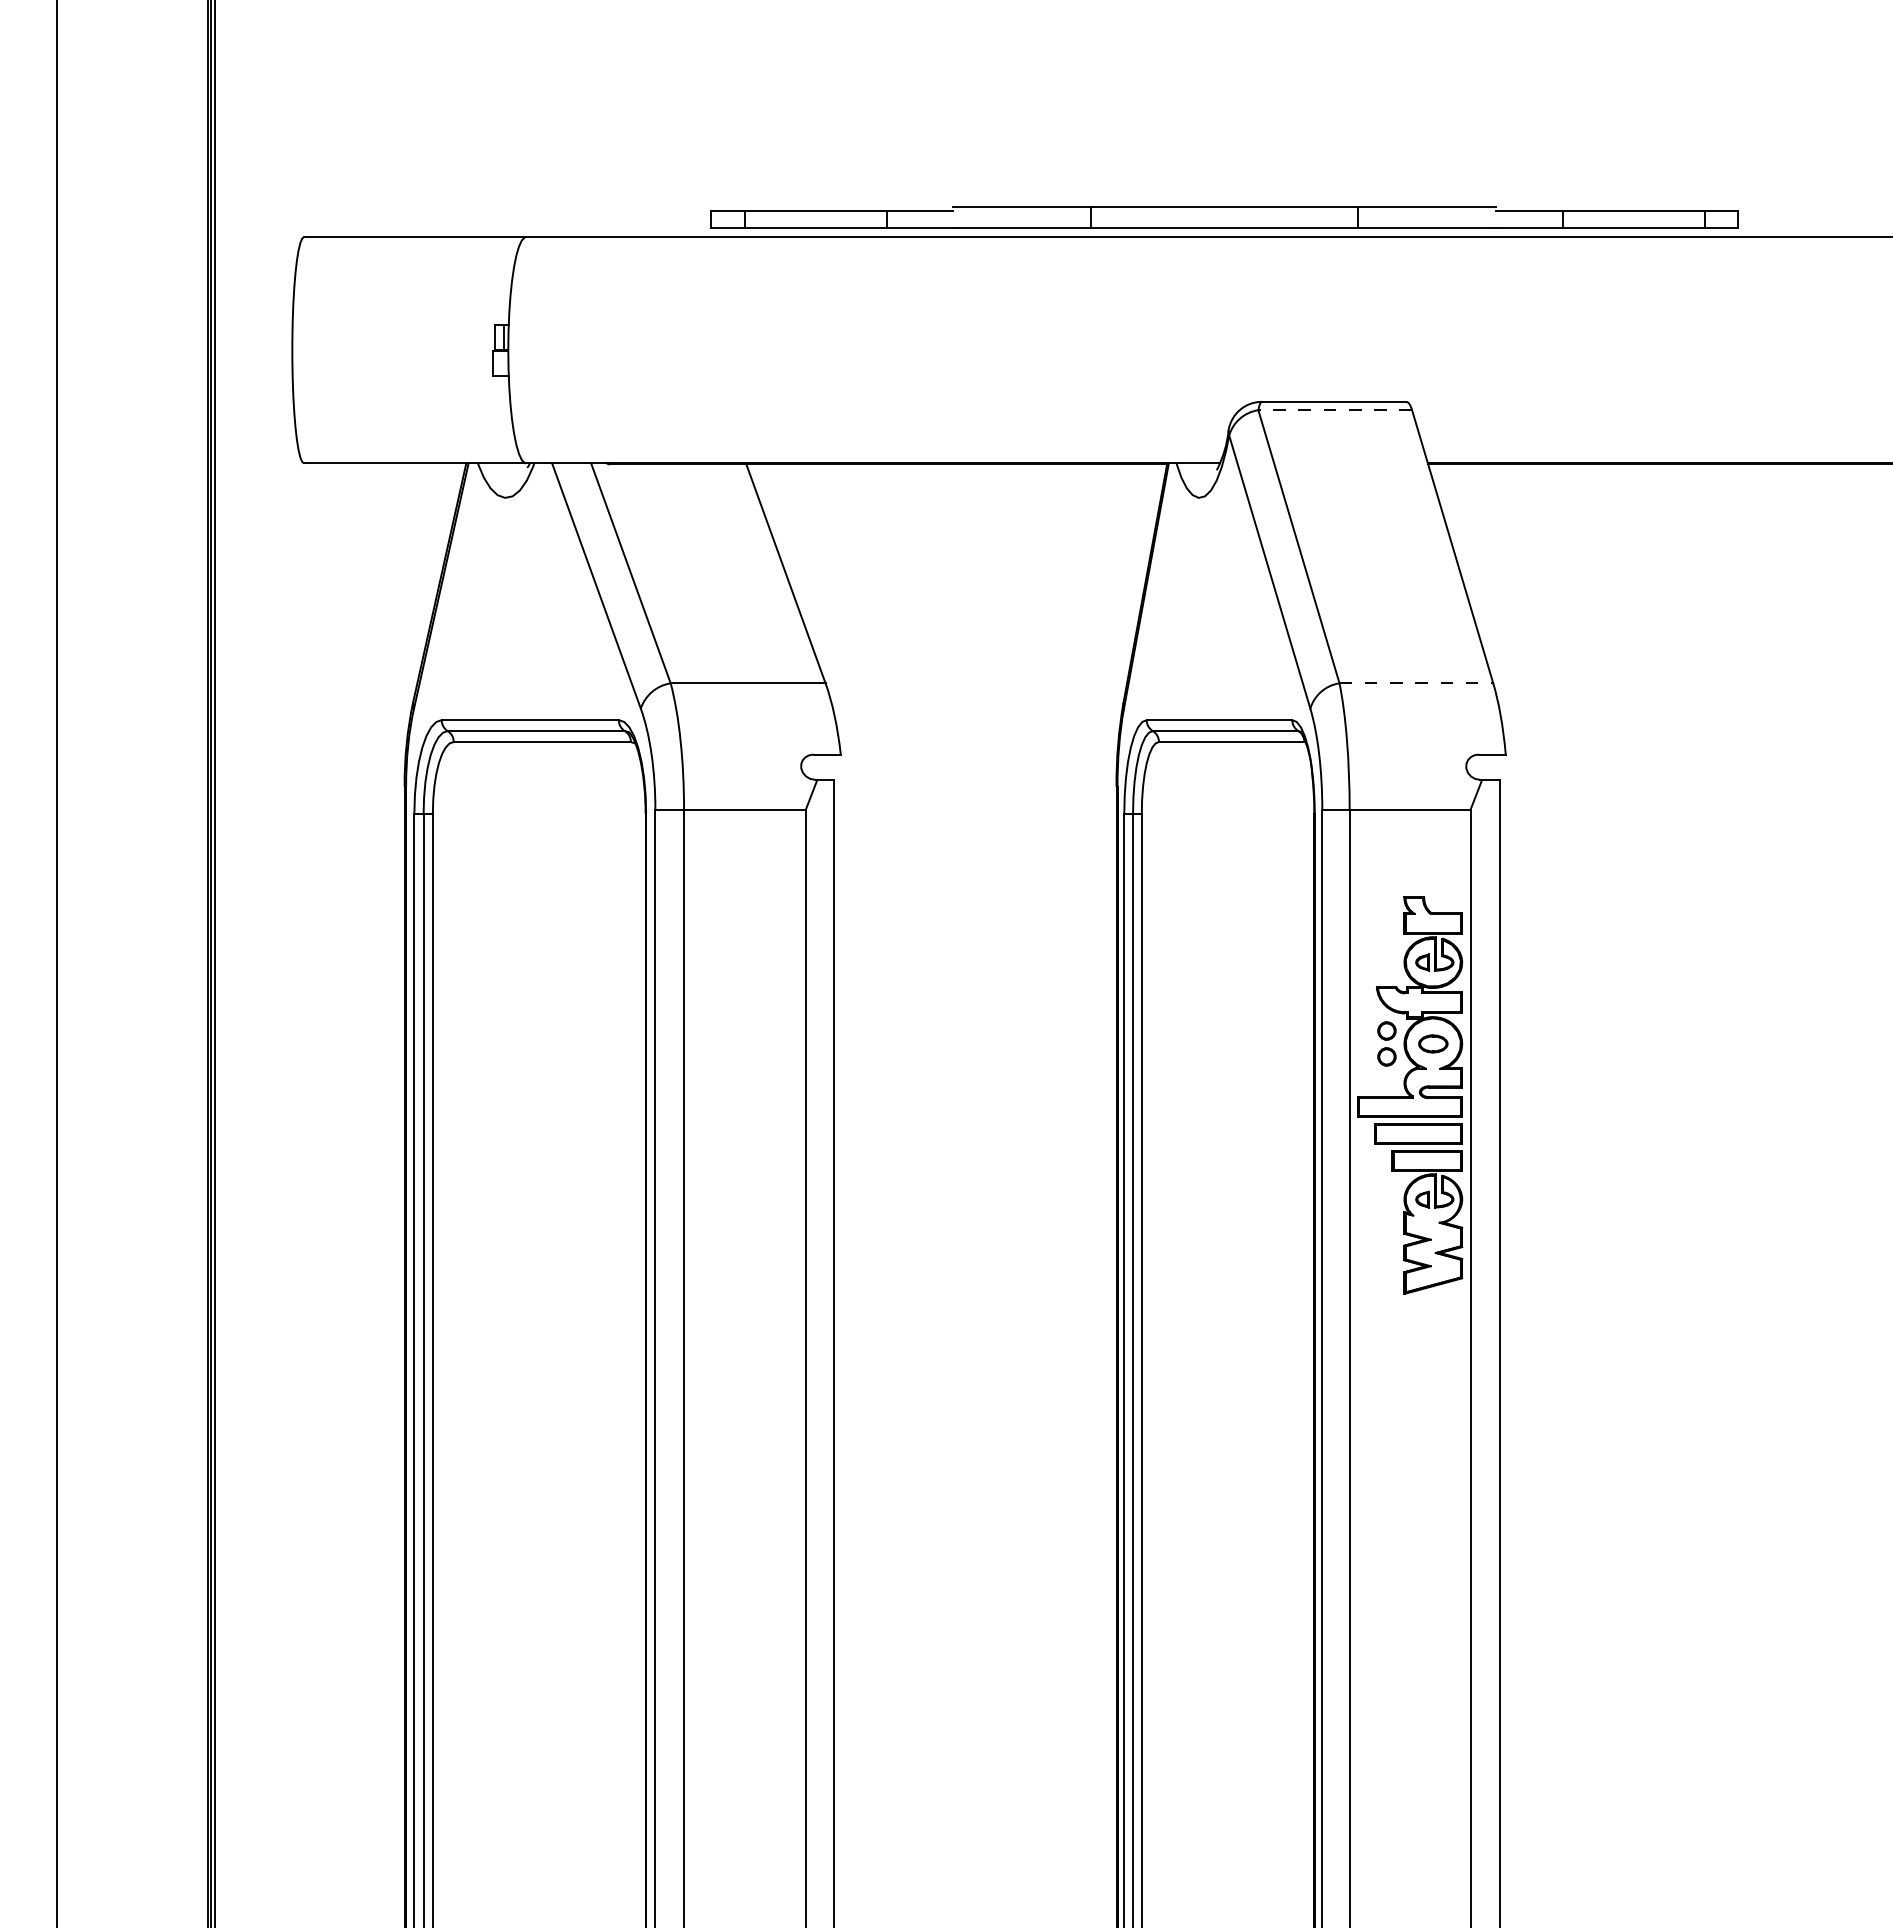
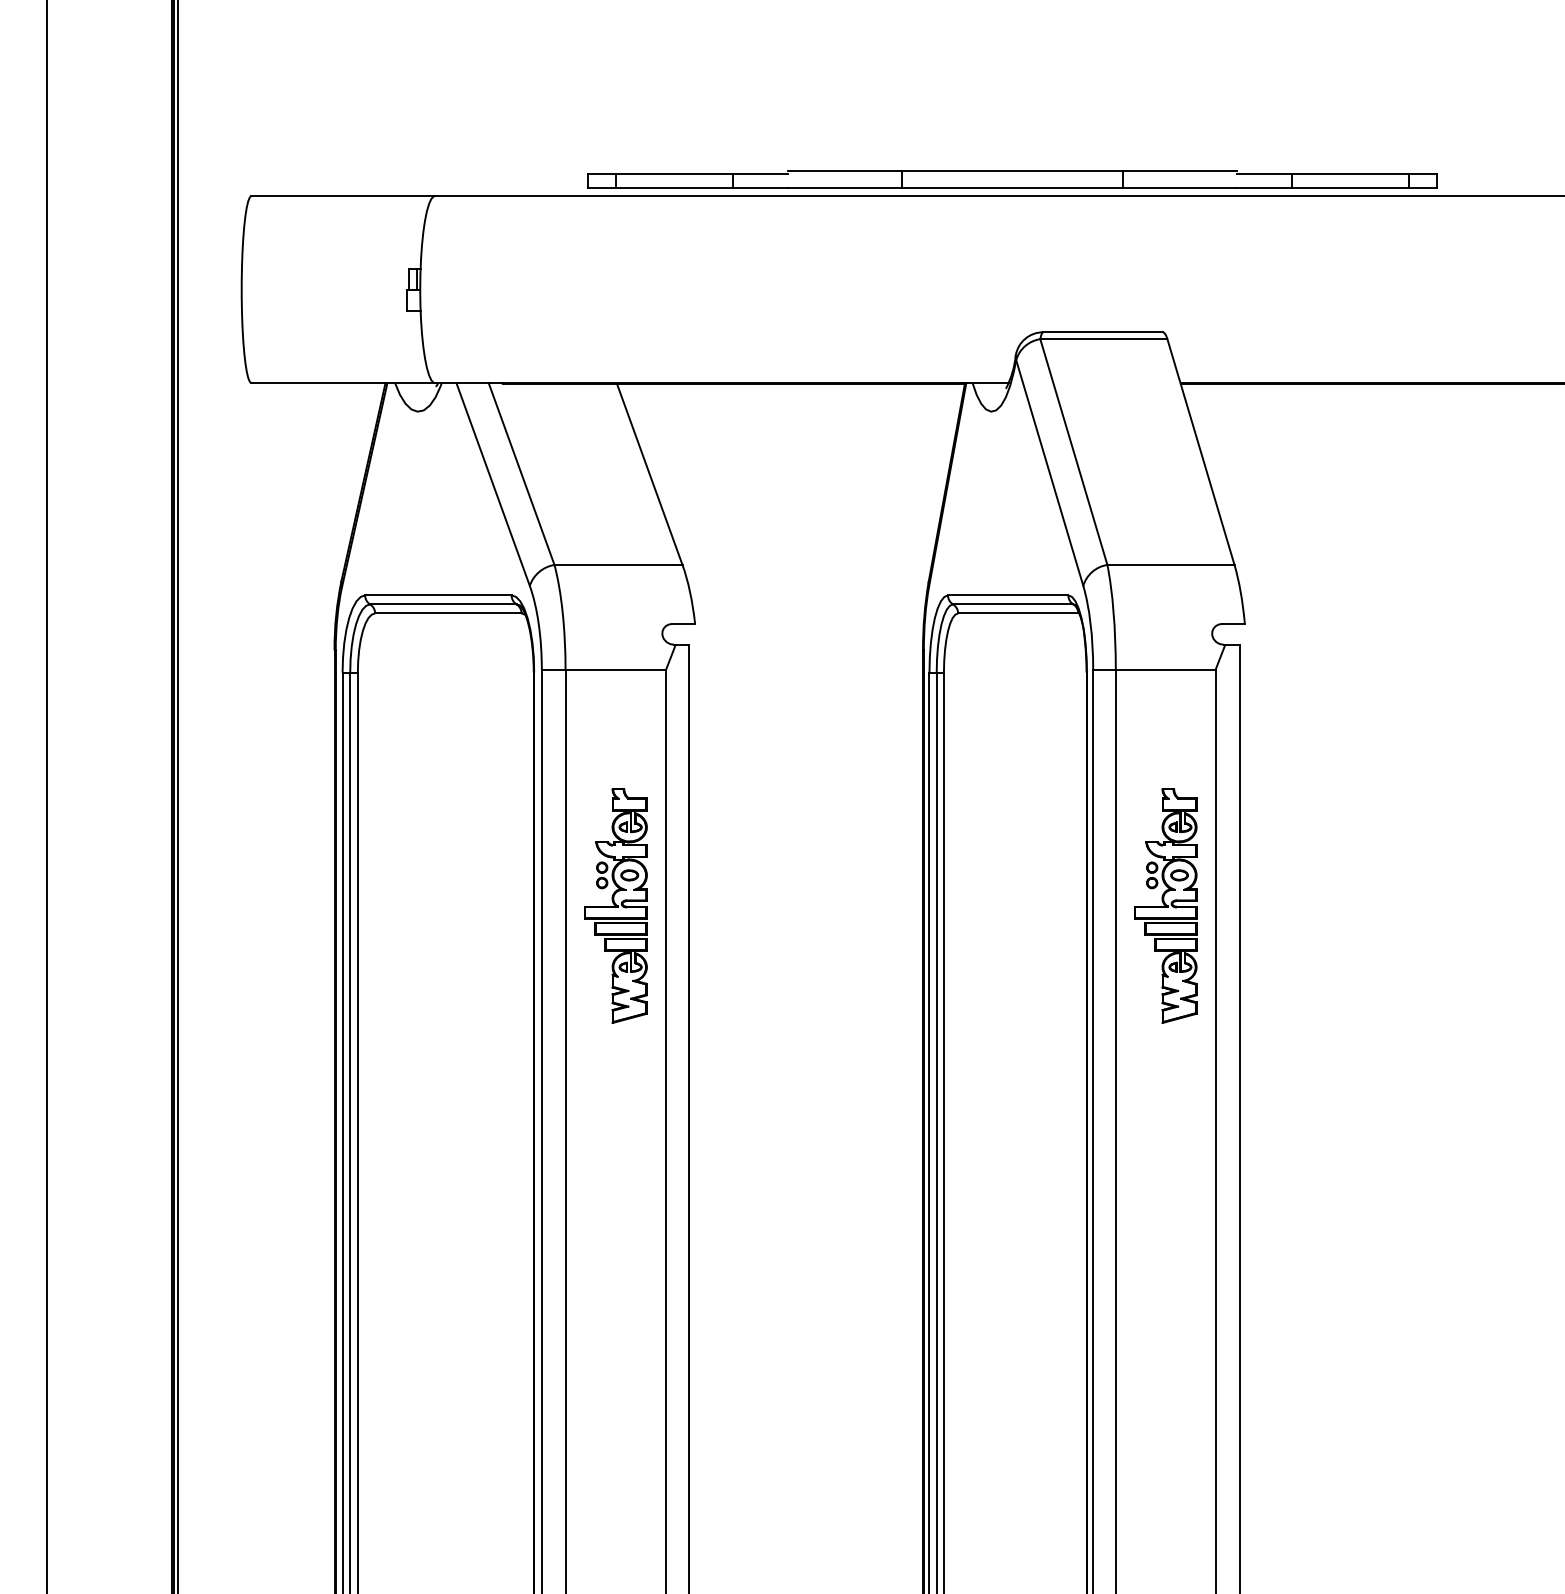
line: (1335, 410) -> (1104, 339), dashed -> solid
line: (1416, 683) -> (1171, 565), dashed -> solid
part: (744, 1095) -> (615, 905), added
part: (1410, 1095) -> (1166, 905), size x0.71

